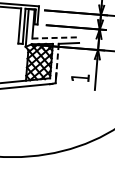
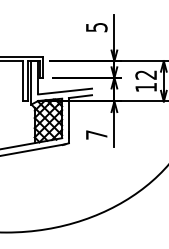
line: (56, 37) -> (65, 91), dashed -> solid
line: (56, 61) -> (68, 118), dashed -> solid
text: (80, 77) -> (96, 134), 1 -> 7

